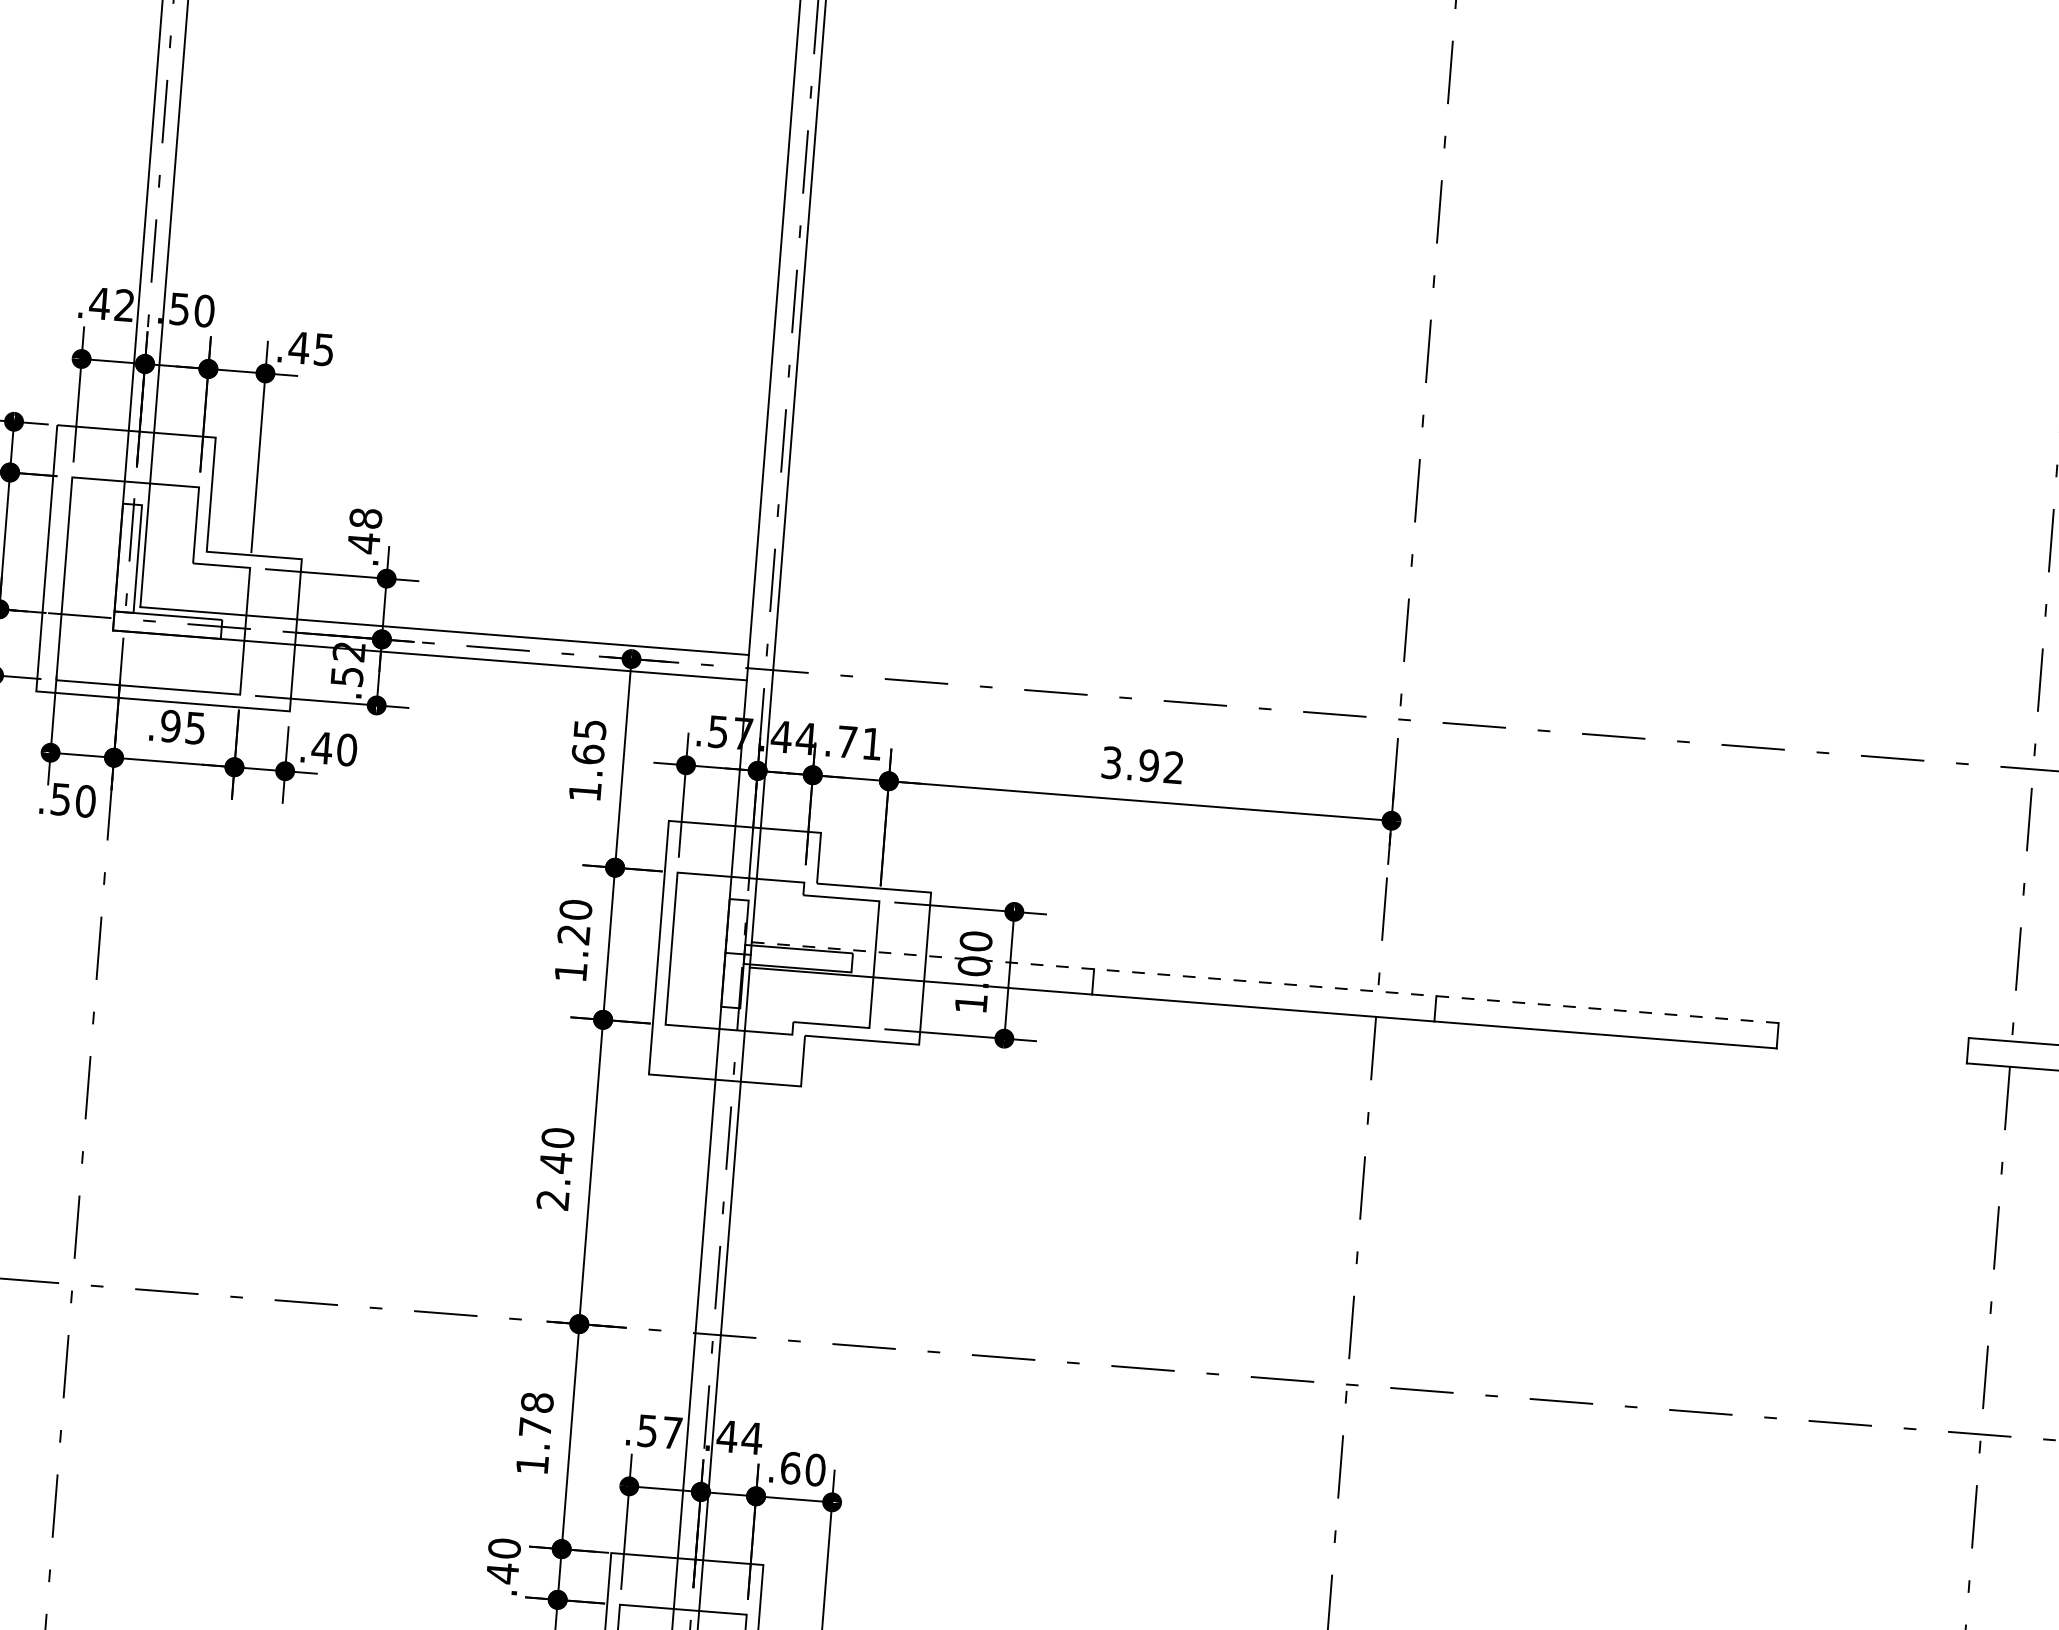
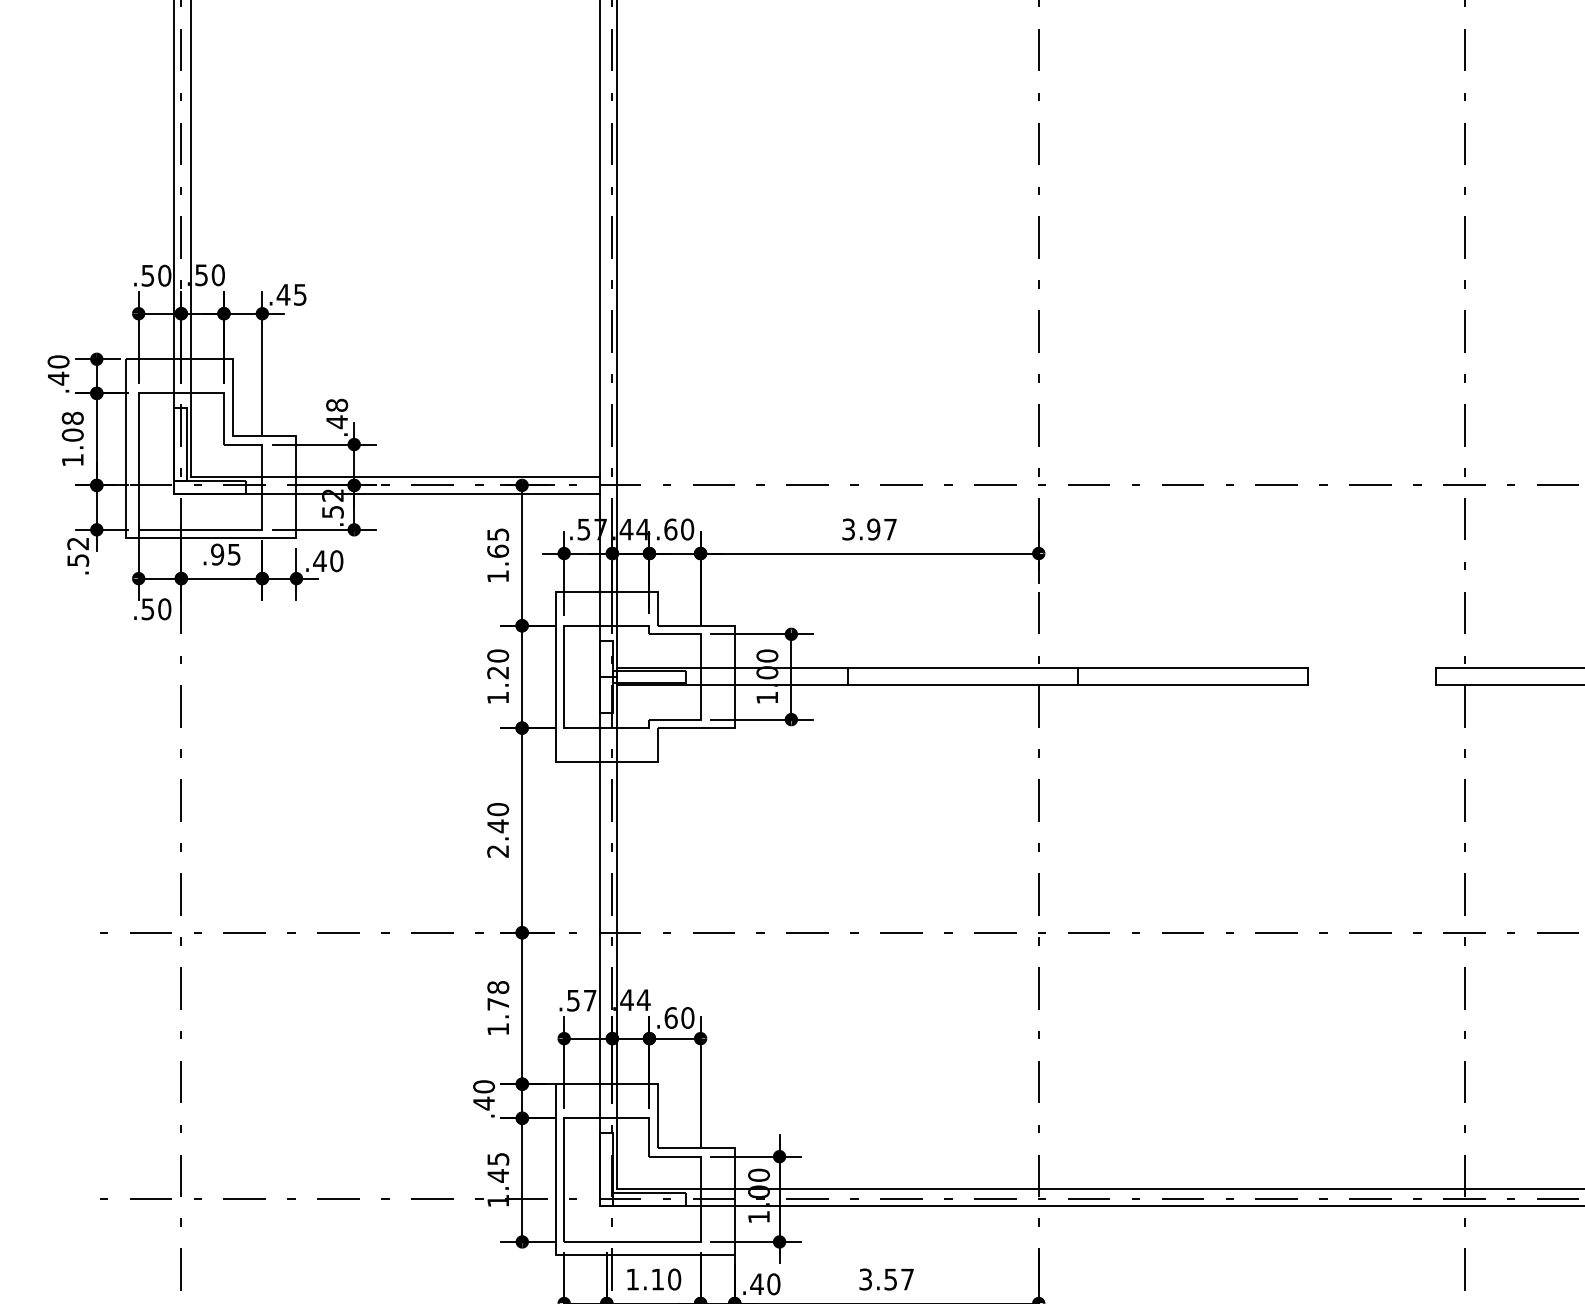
text: (112, 304) -> (156, 275), .42 -> .50
text: (860, 743) -> (679, 529), .71 -> .60
text: (1173, 767) -> (890, 529), 3.92 -> 3.97
line: (1266, 982) -> (963, 668), dashed -> solid

